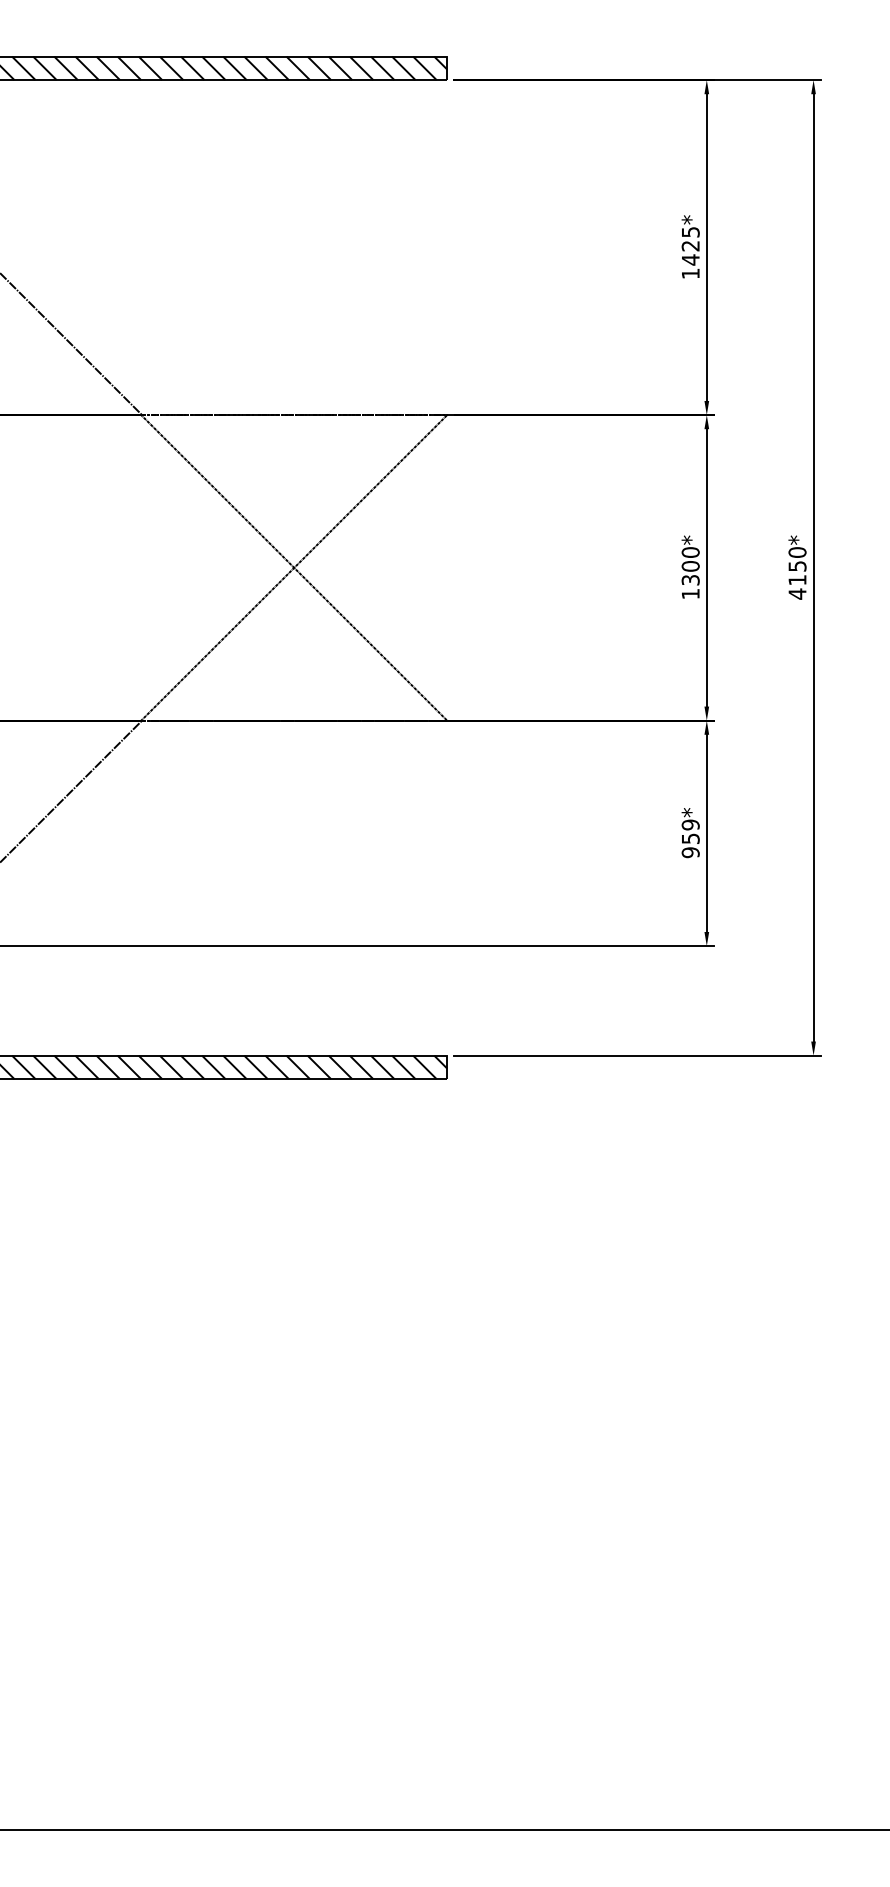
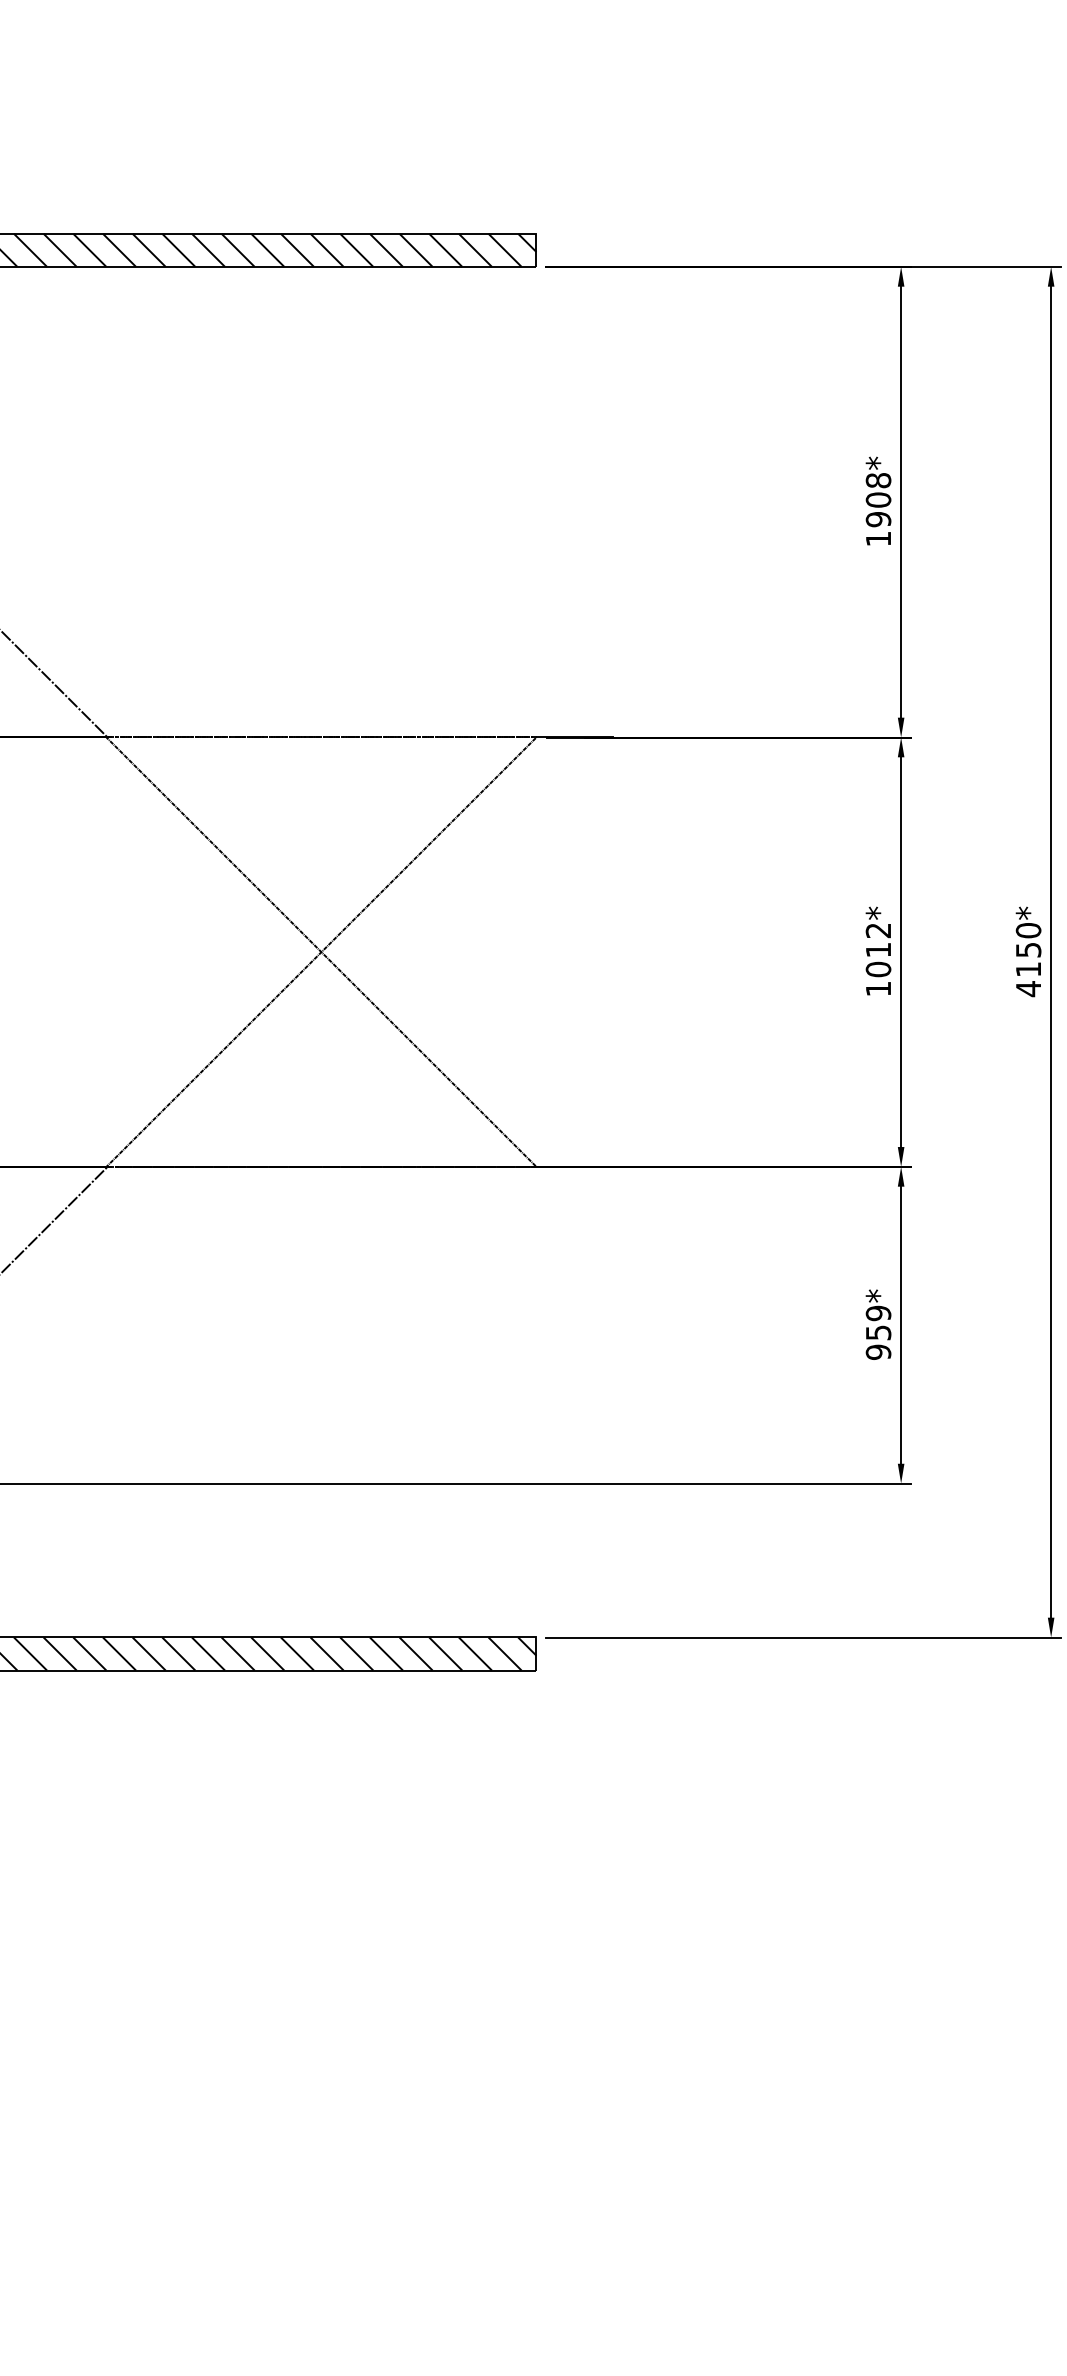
text: (690, 245) -> (878, 499), 1425* -> 1908*
text: (690, 566) -> (878, 950), 1300* -> 1012*

